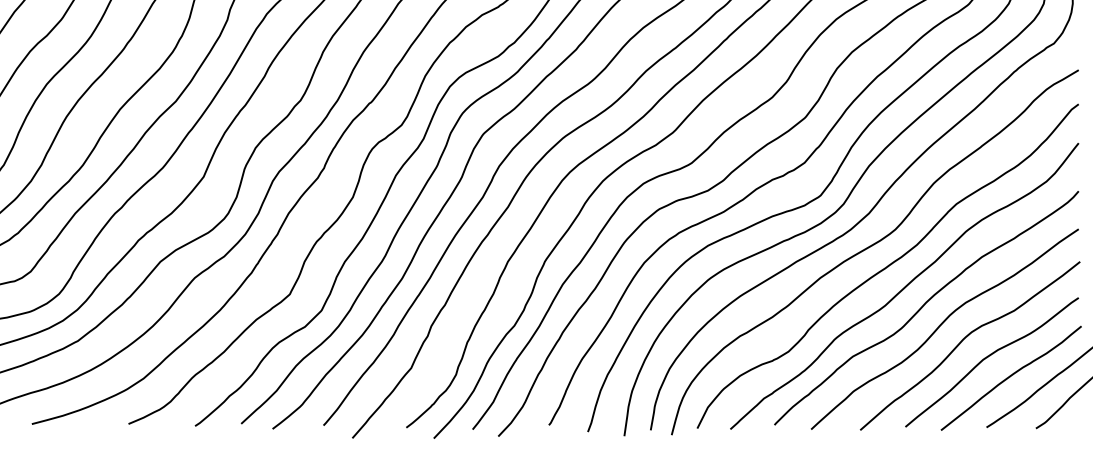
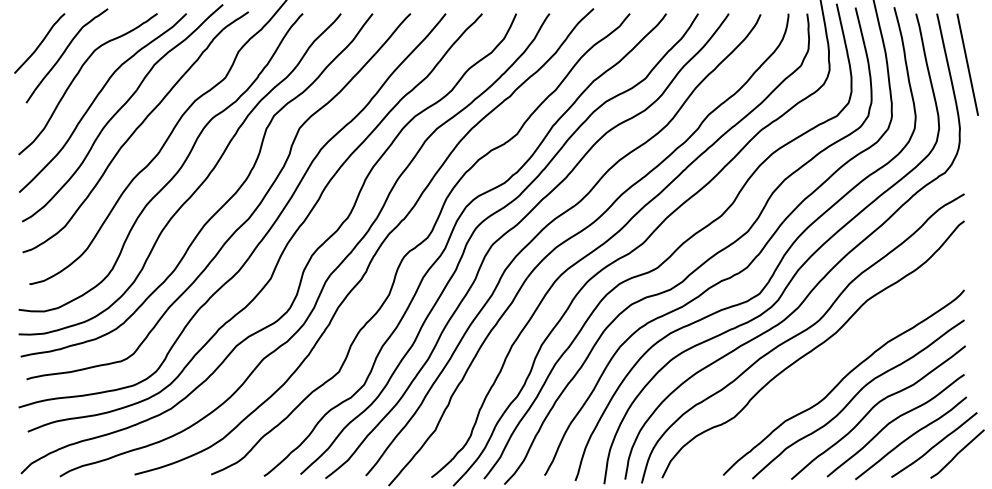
curve: (904, 286) -> (826, 365), removed

